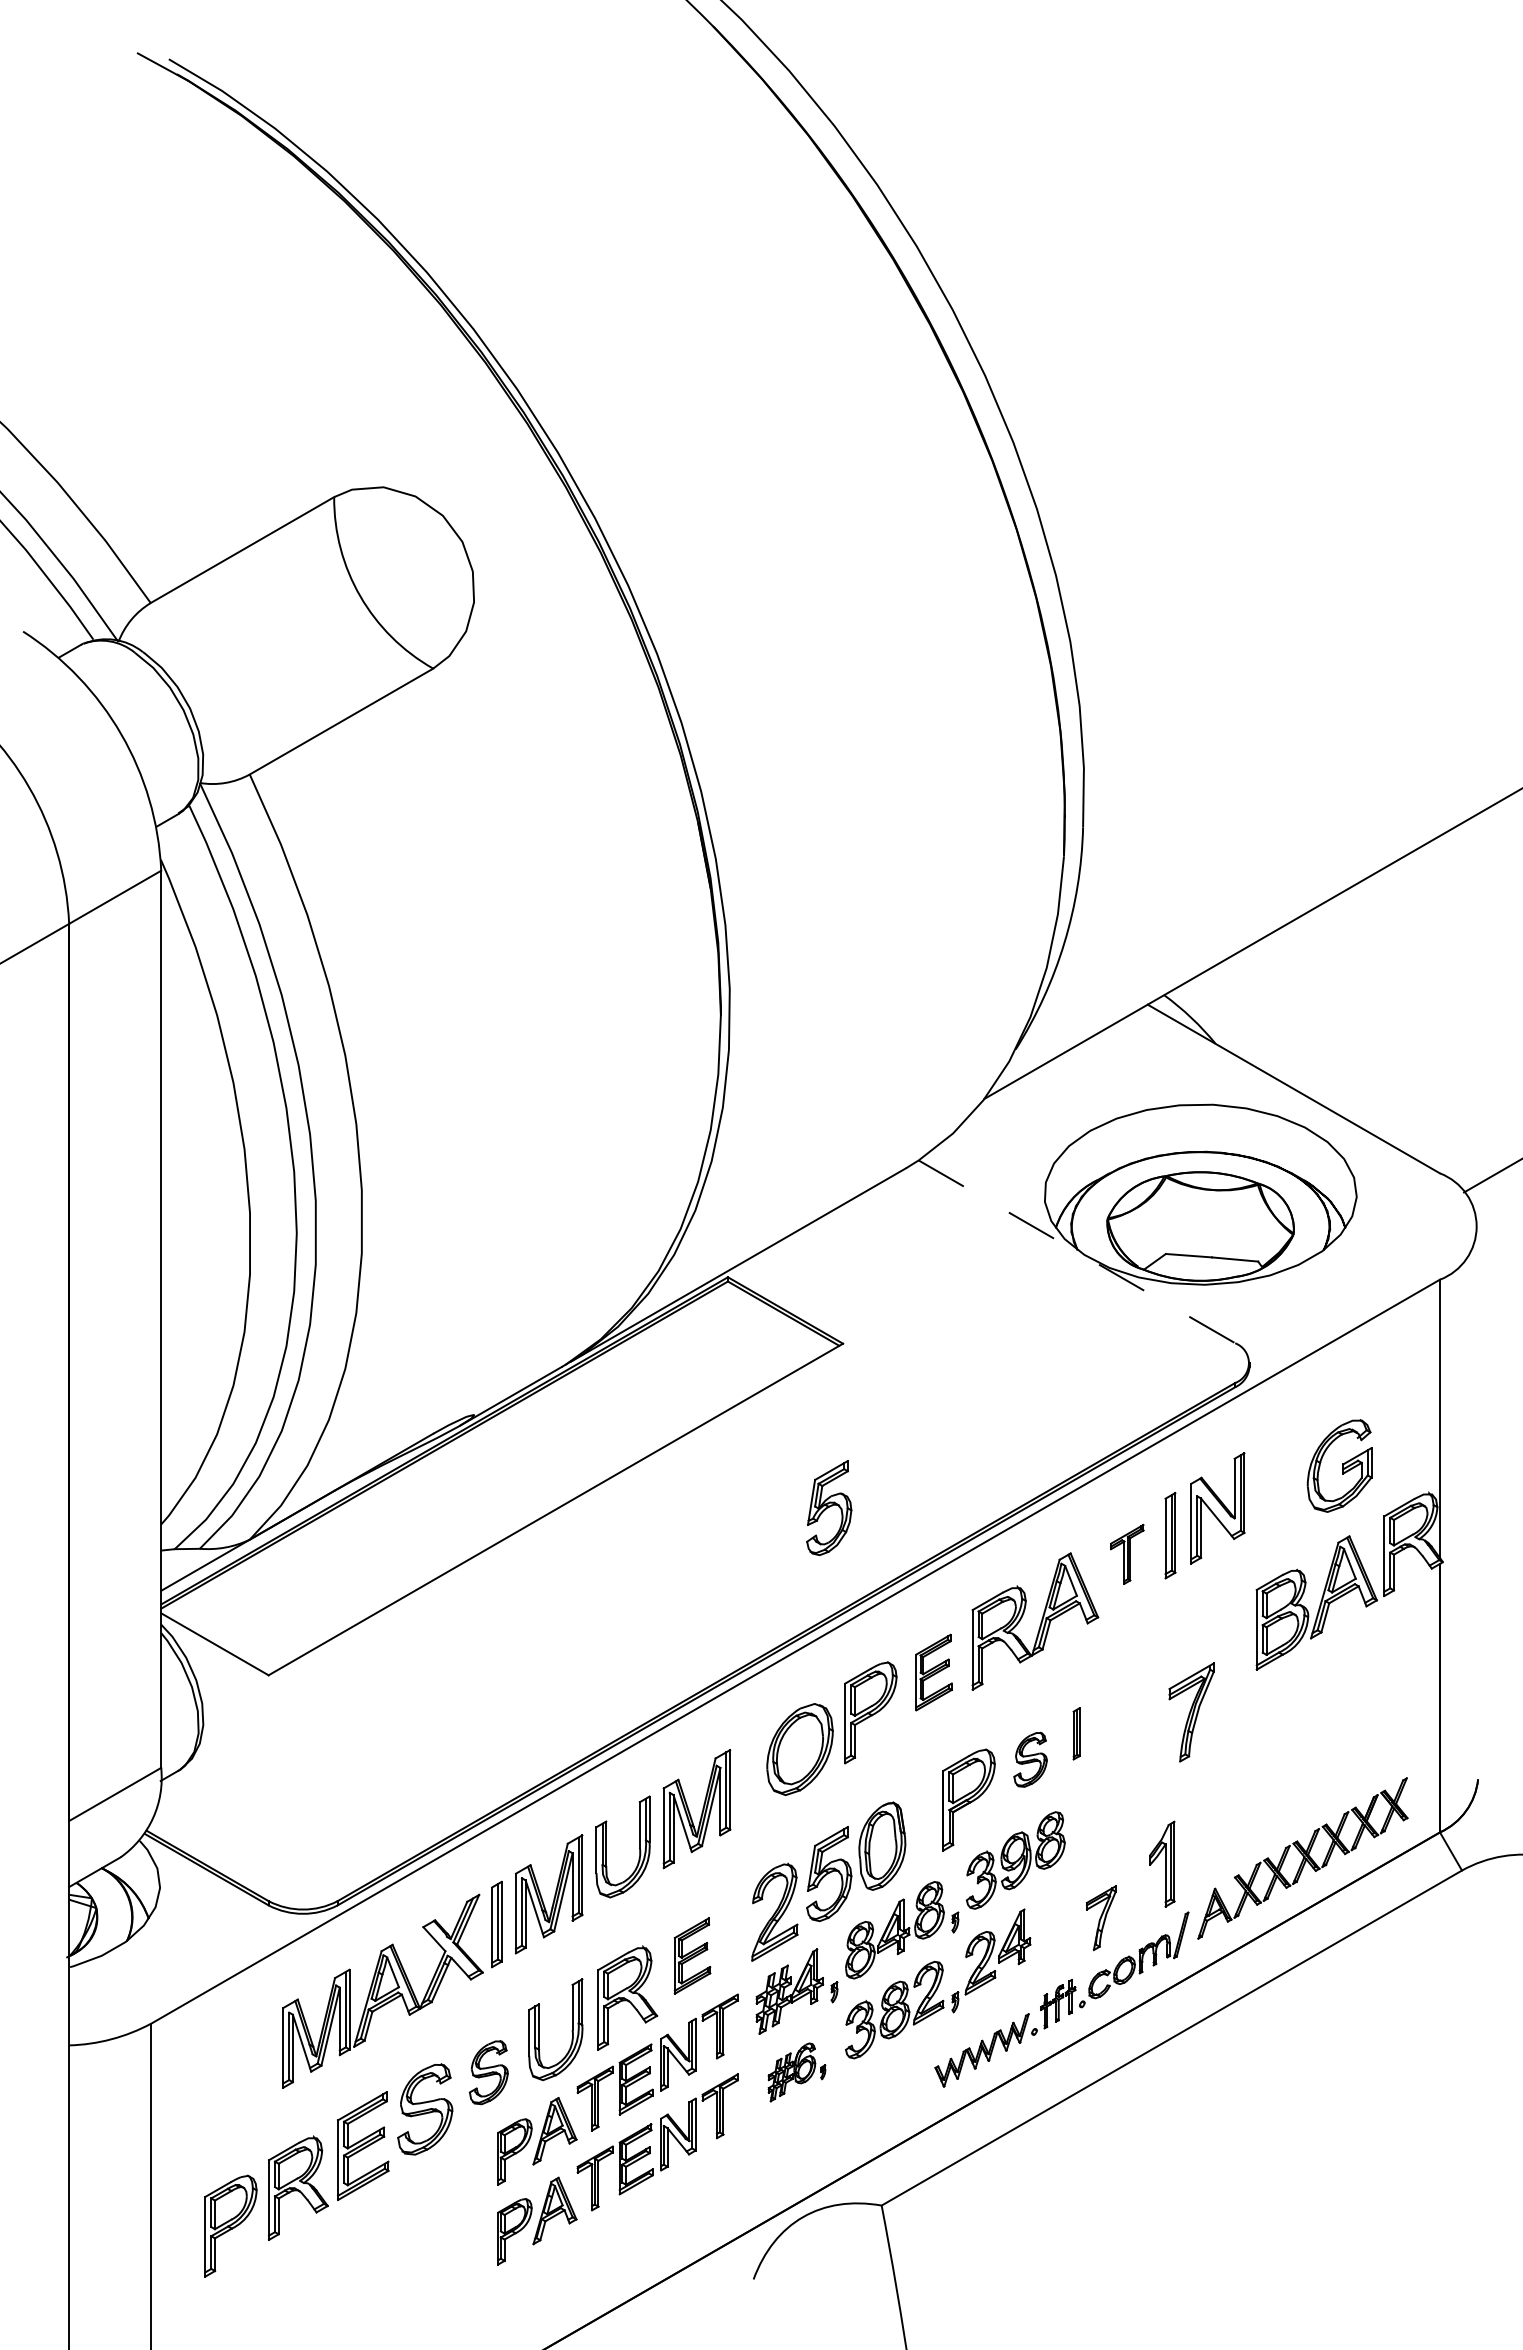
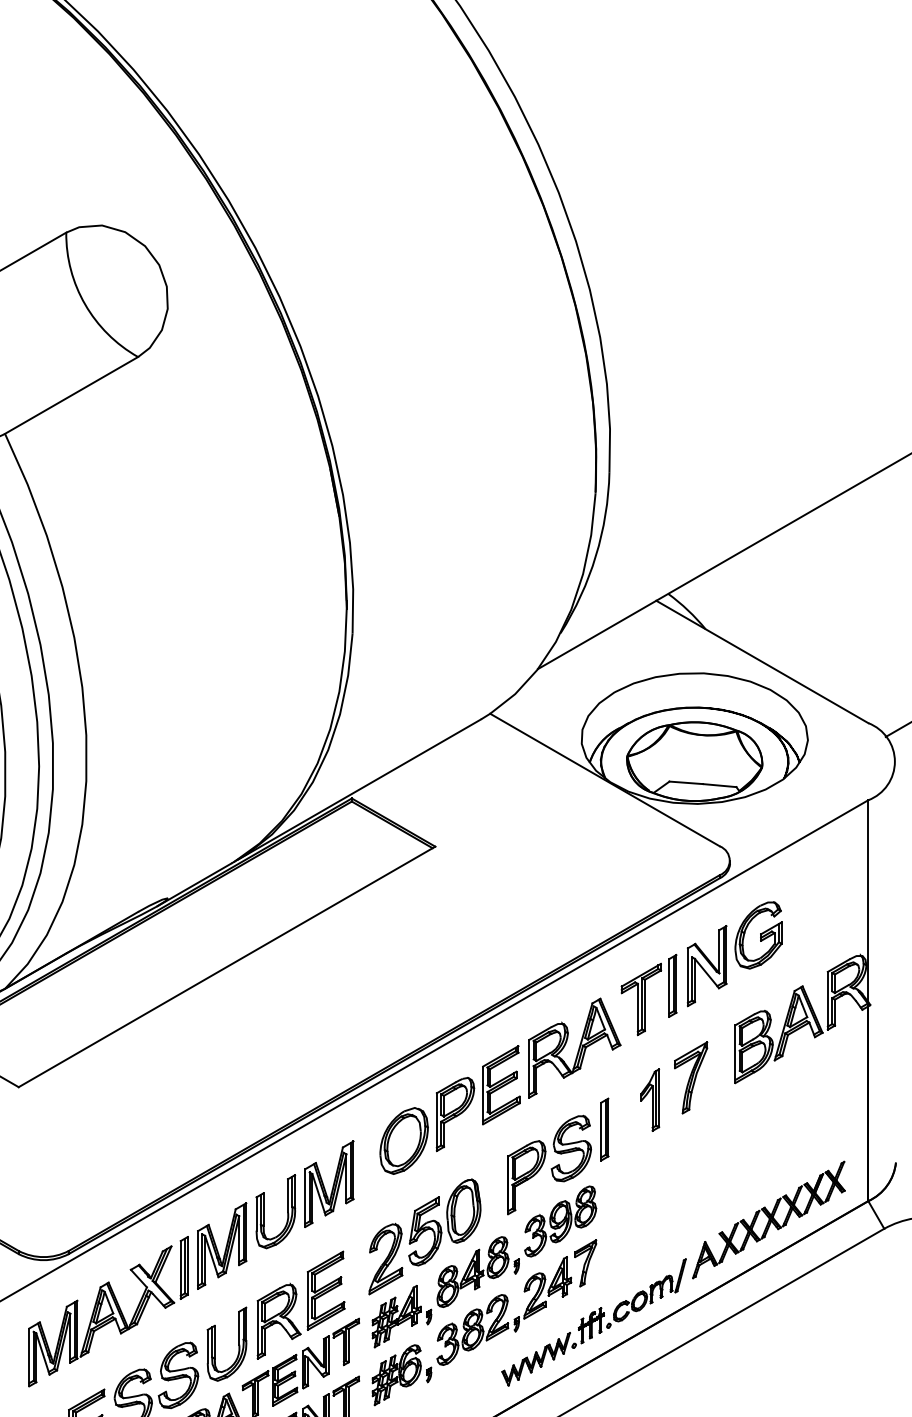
line: (1076, 1251) -> (604, 779), dashed -> solid
part: (1339, 1465) -> (758, 935), moved
part: (829, 1508) -> (425, 966), removed
part: (1127, 1554) -> (641, 999), size x1.67
part: (933, 1672) -> (500, 1085), size x1.43
part: (1191, 1712) -> (690, 1077), moved
part: (1076, 1733) -> (604, 1129), size x1.67
part: (1030, 1759) -> (571, 1148), size x1.67
part: (1162, 1863) -> (650, 1099), moved
part: (1101, 1918) -> (585, 1263), moved
part: (692, 1955) -> (326, 1290), size x1.43
part: (488, 2072) -> (178, 1375), size x1.43
part: (796, 2072) -> (401, 1375), size x1.43

